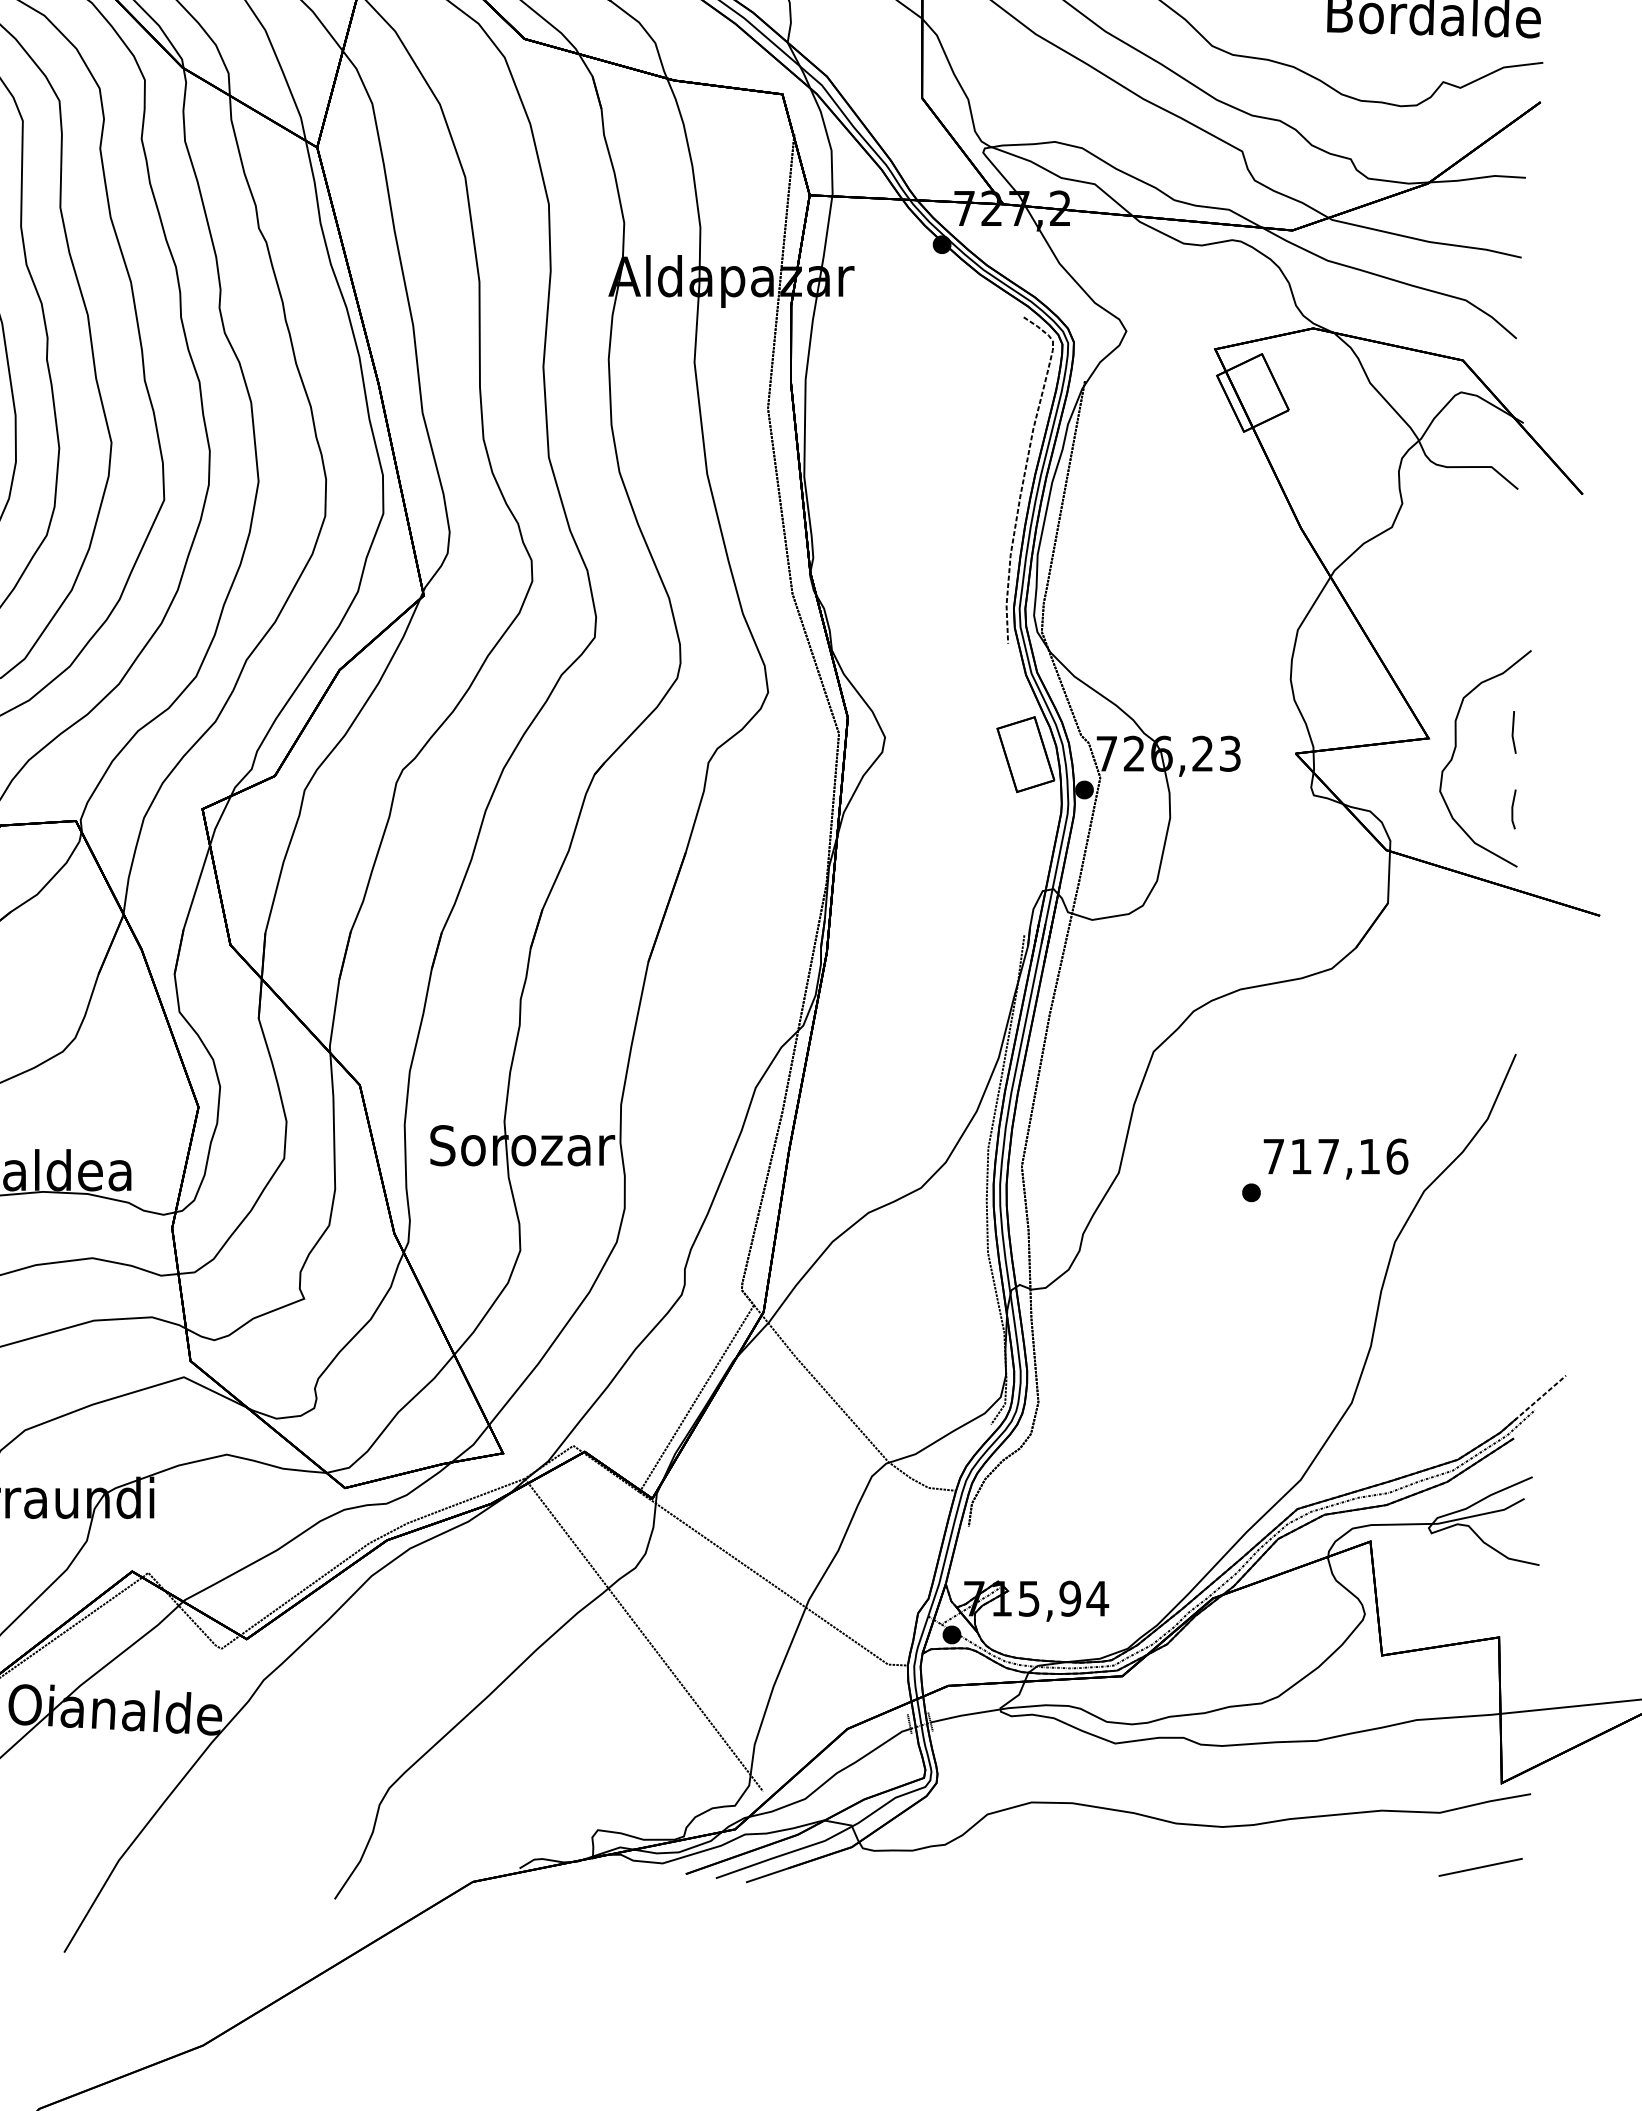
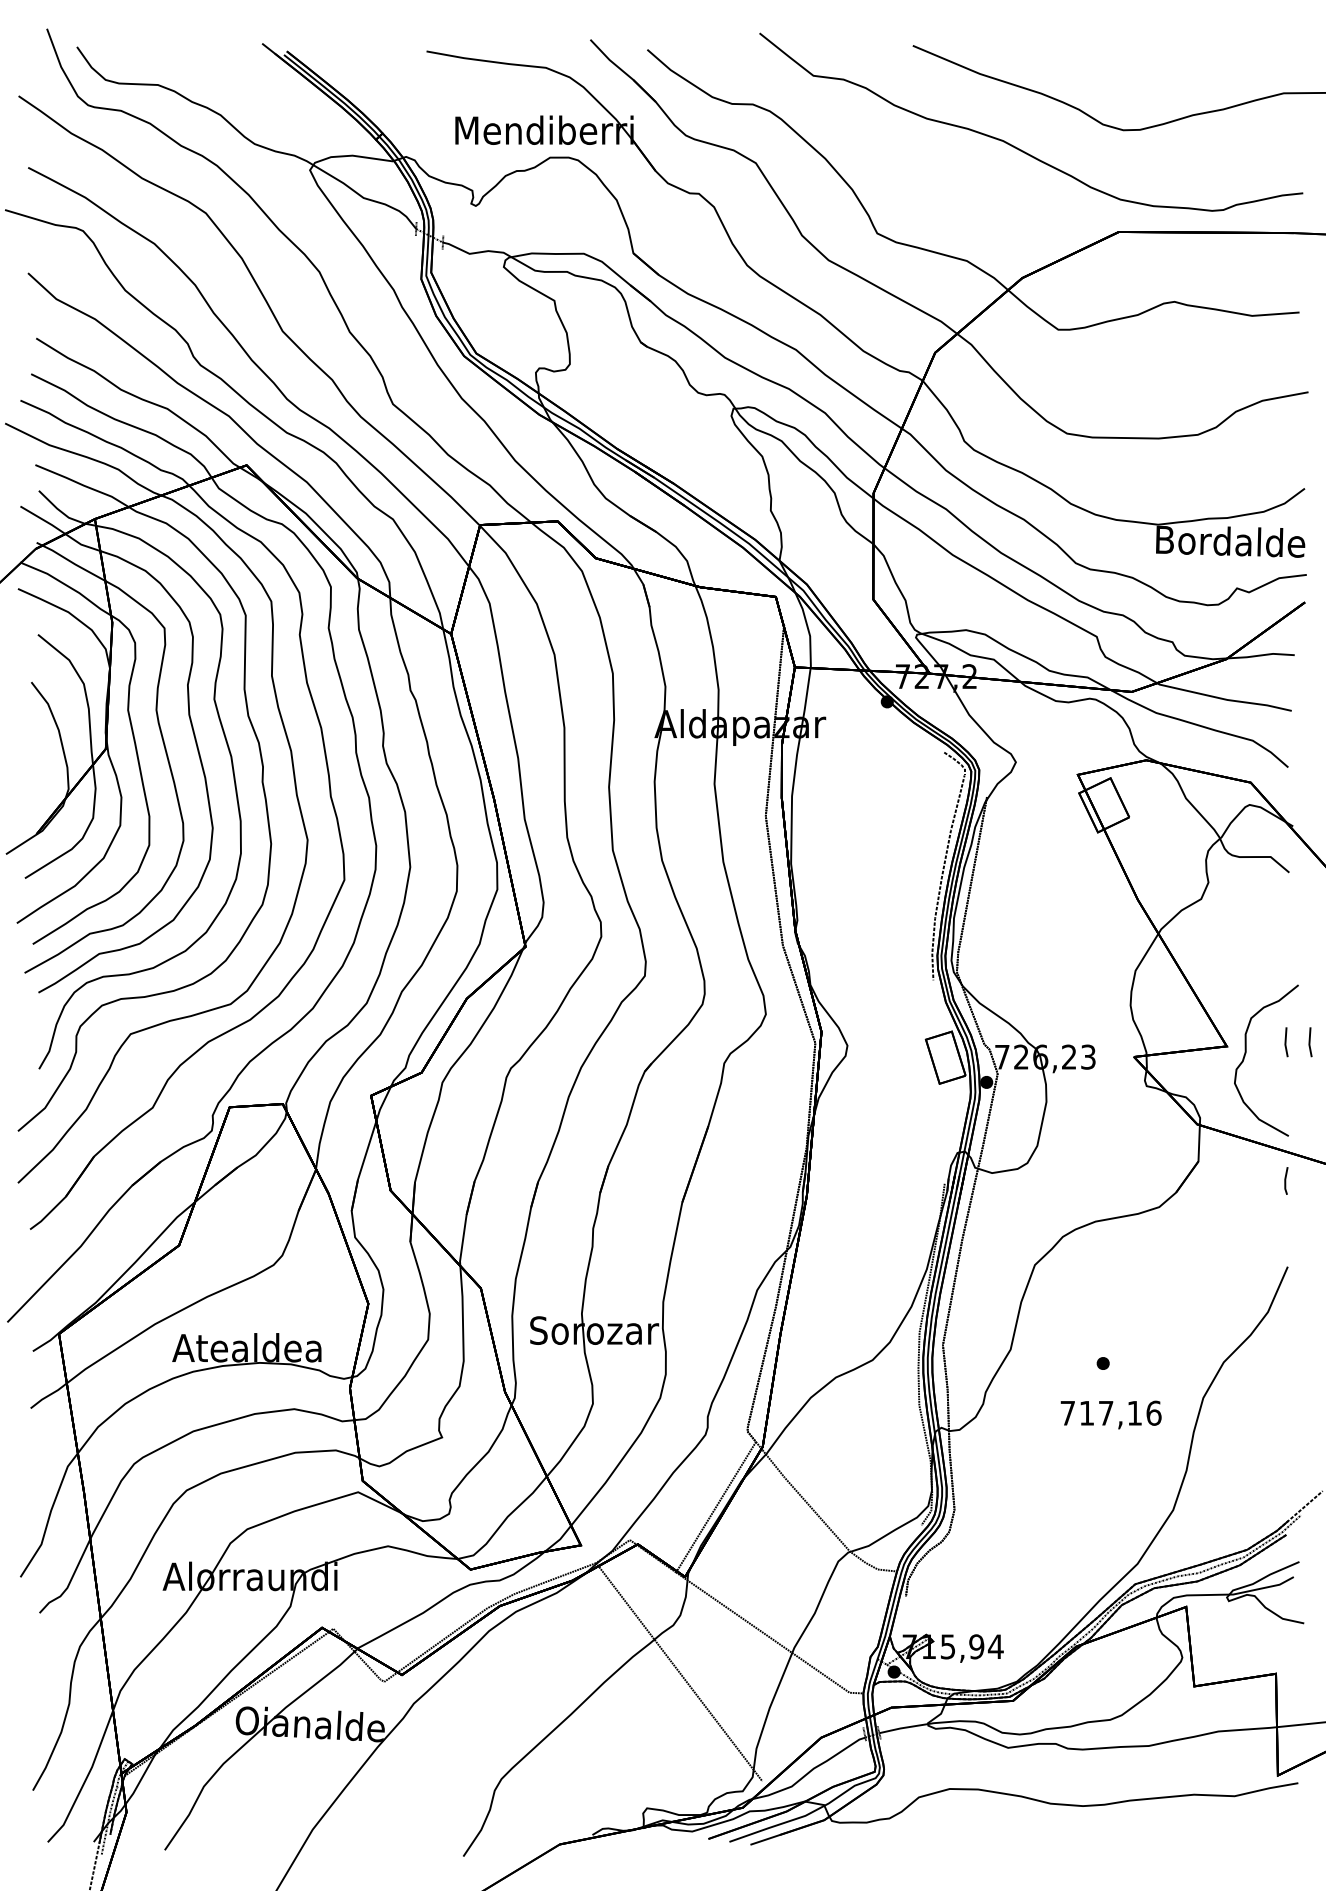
line: (1548, 732) -> (1310, 1042), added
line: (1514, 808) -> (1286, 1180), moved
text: (1335, 1158) -> (1110, 1414), moved
line: (1479, 1867) -> (1262, 1834), removed

